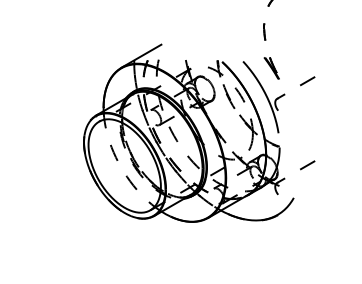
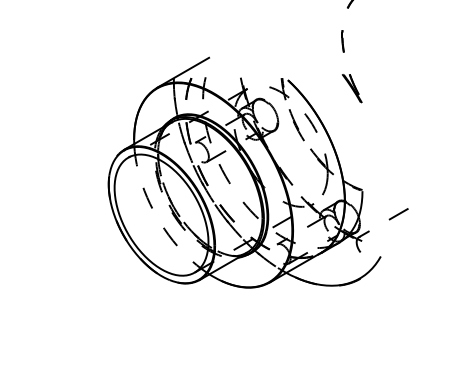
part: (278, 96) -> (361, 125), removed

